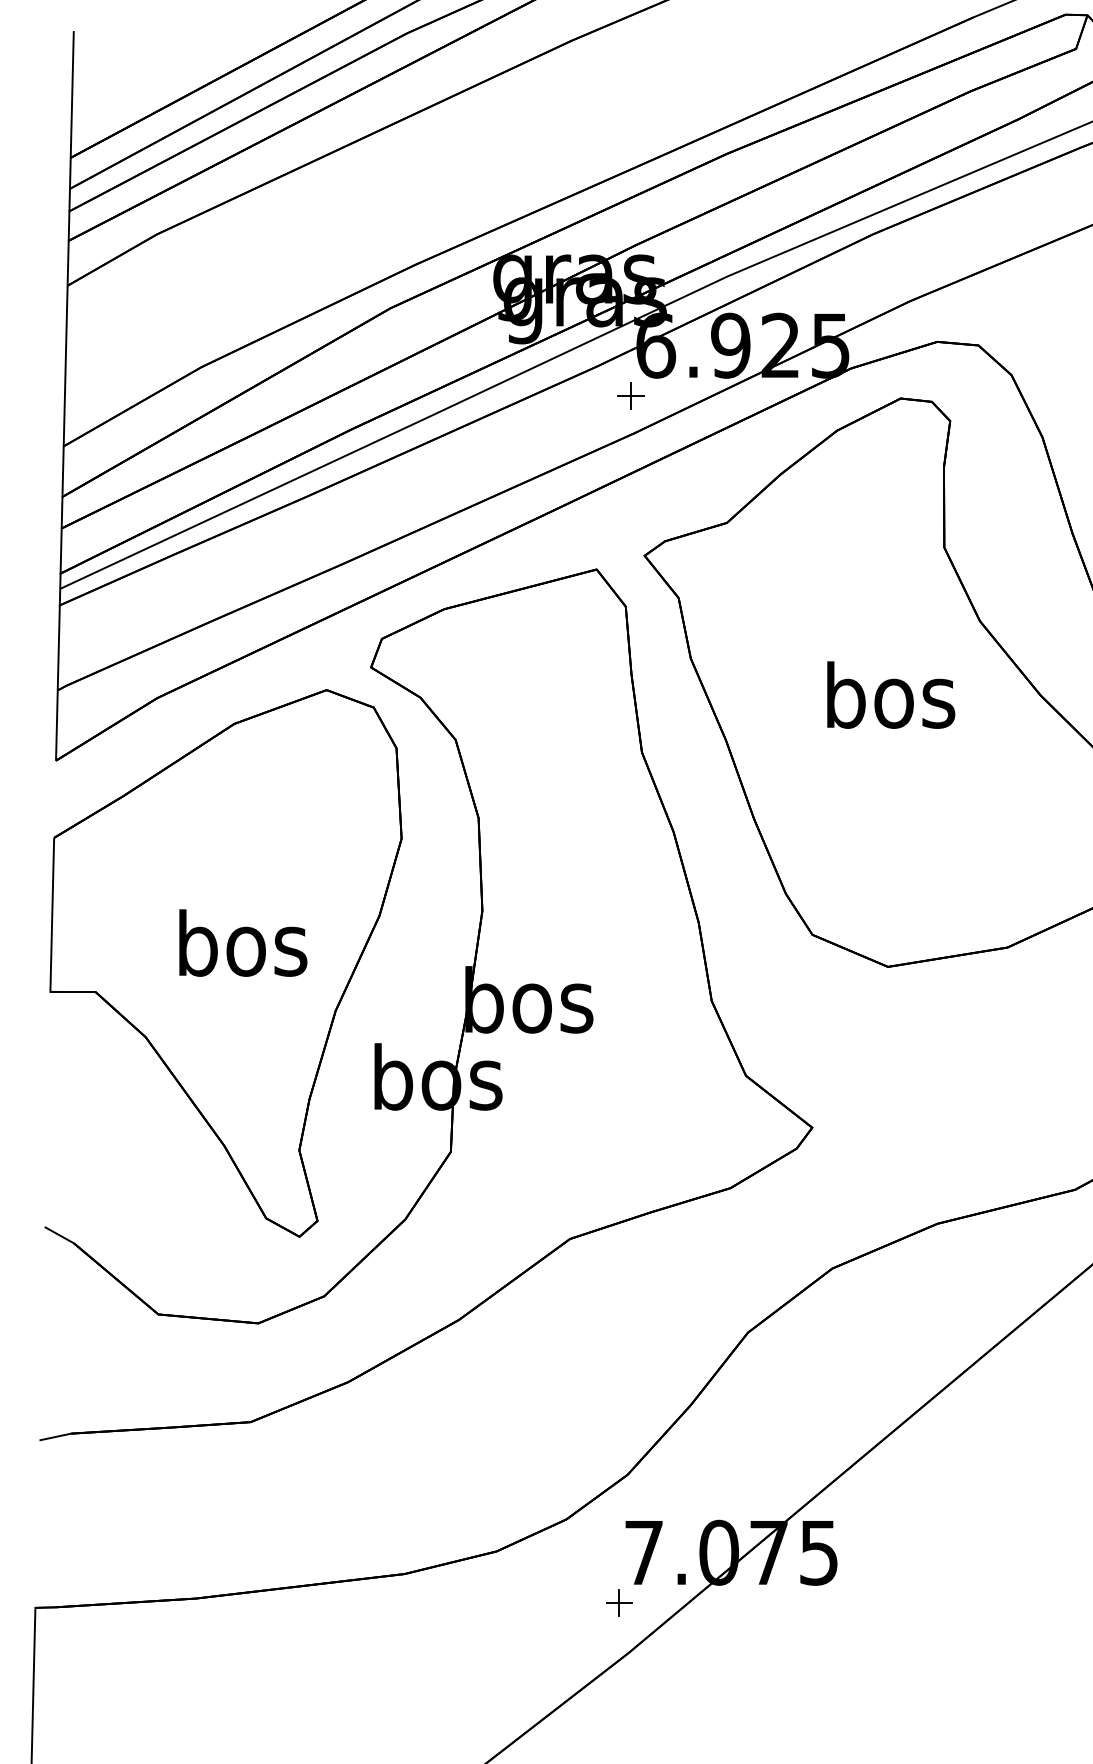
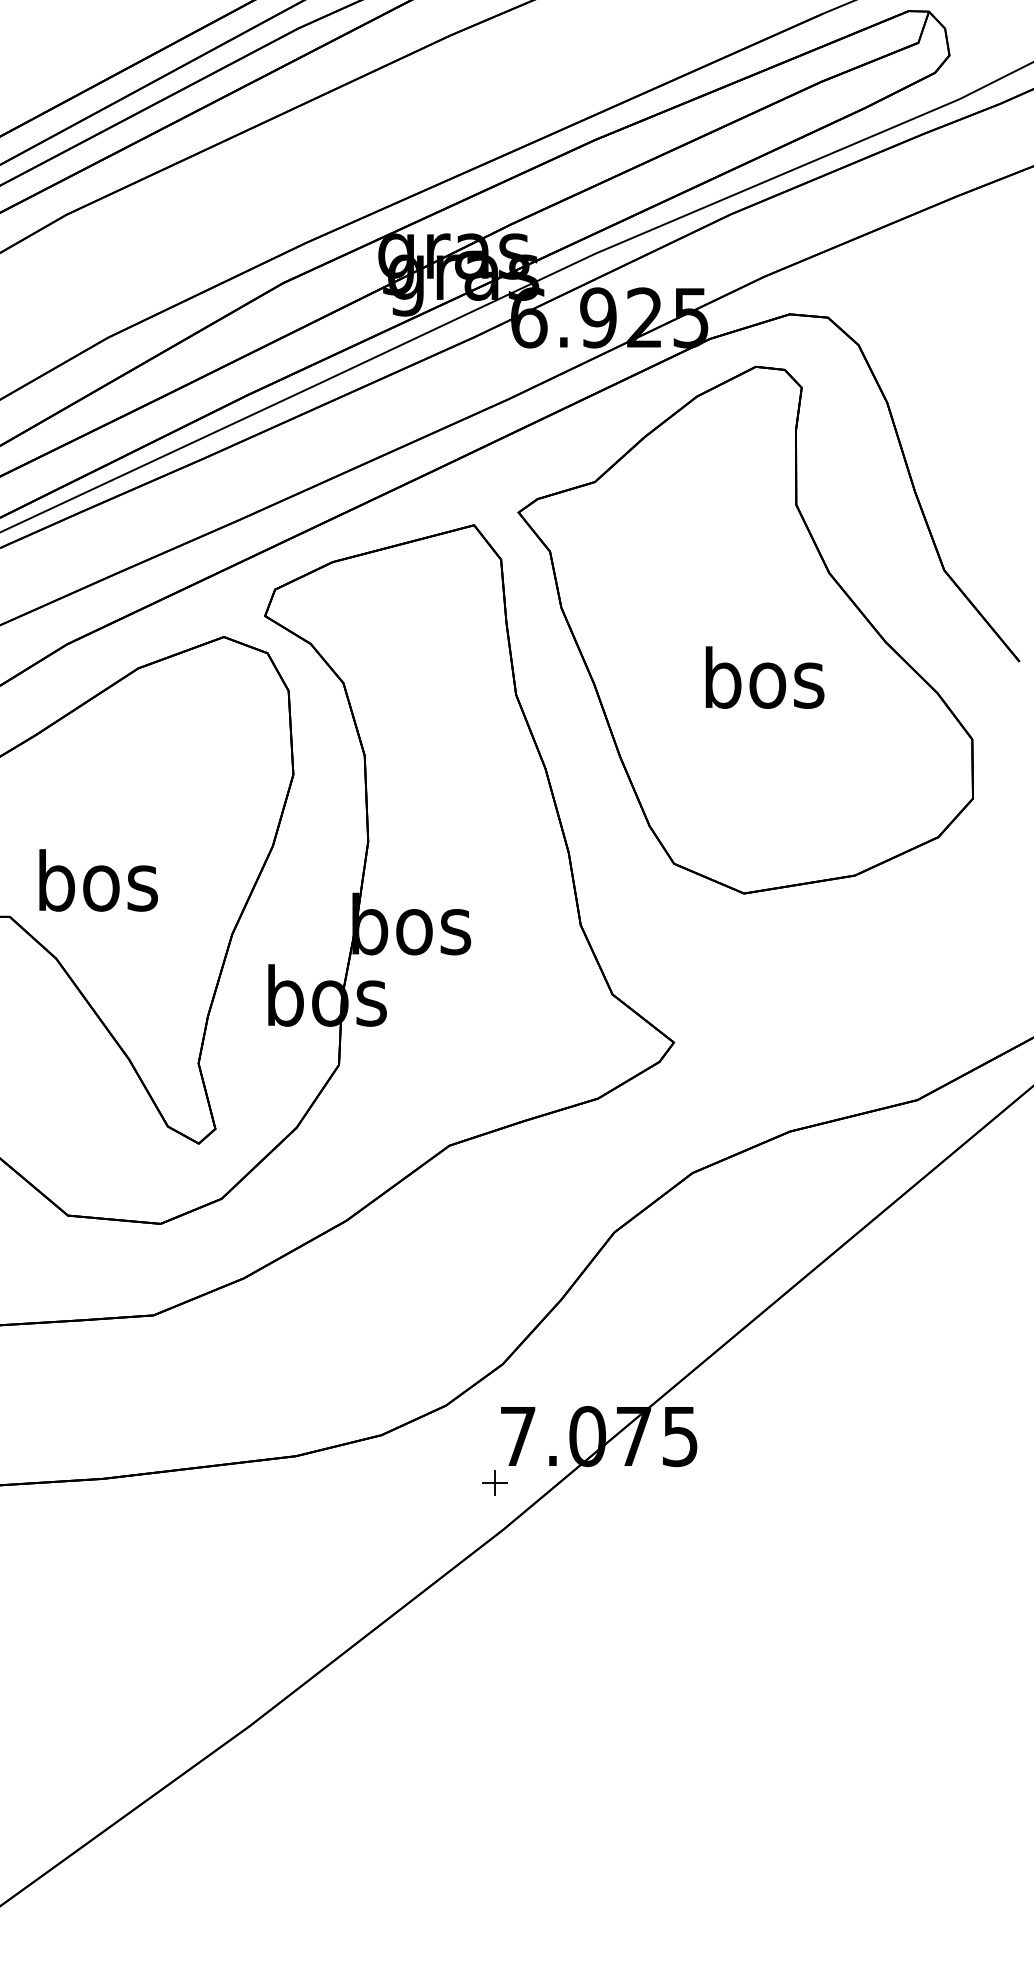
part: (630, 394) -> (505, 363), removed
text: (890, 694) -> (764, 677), moved
text: (243, 943) -> (98, 880), moved

